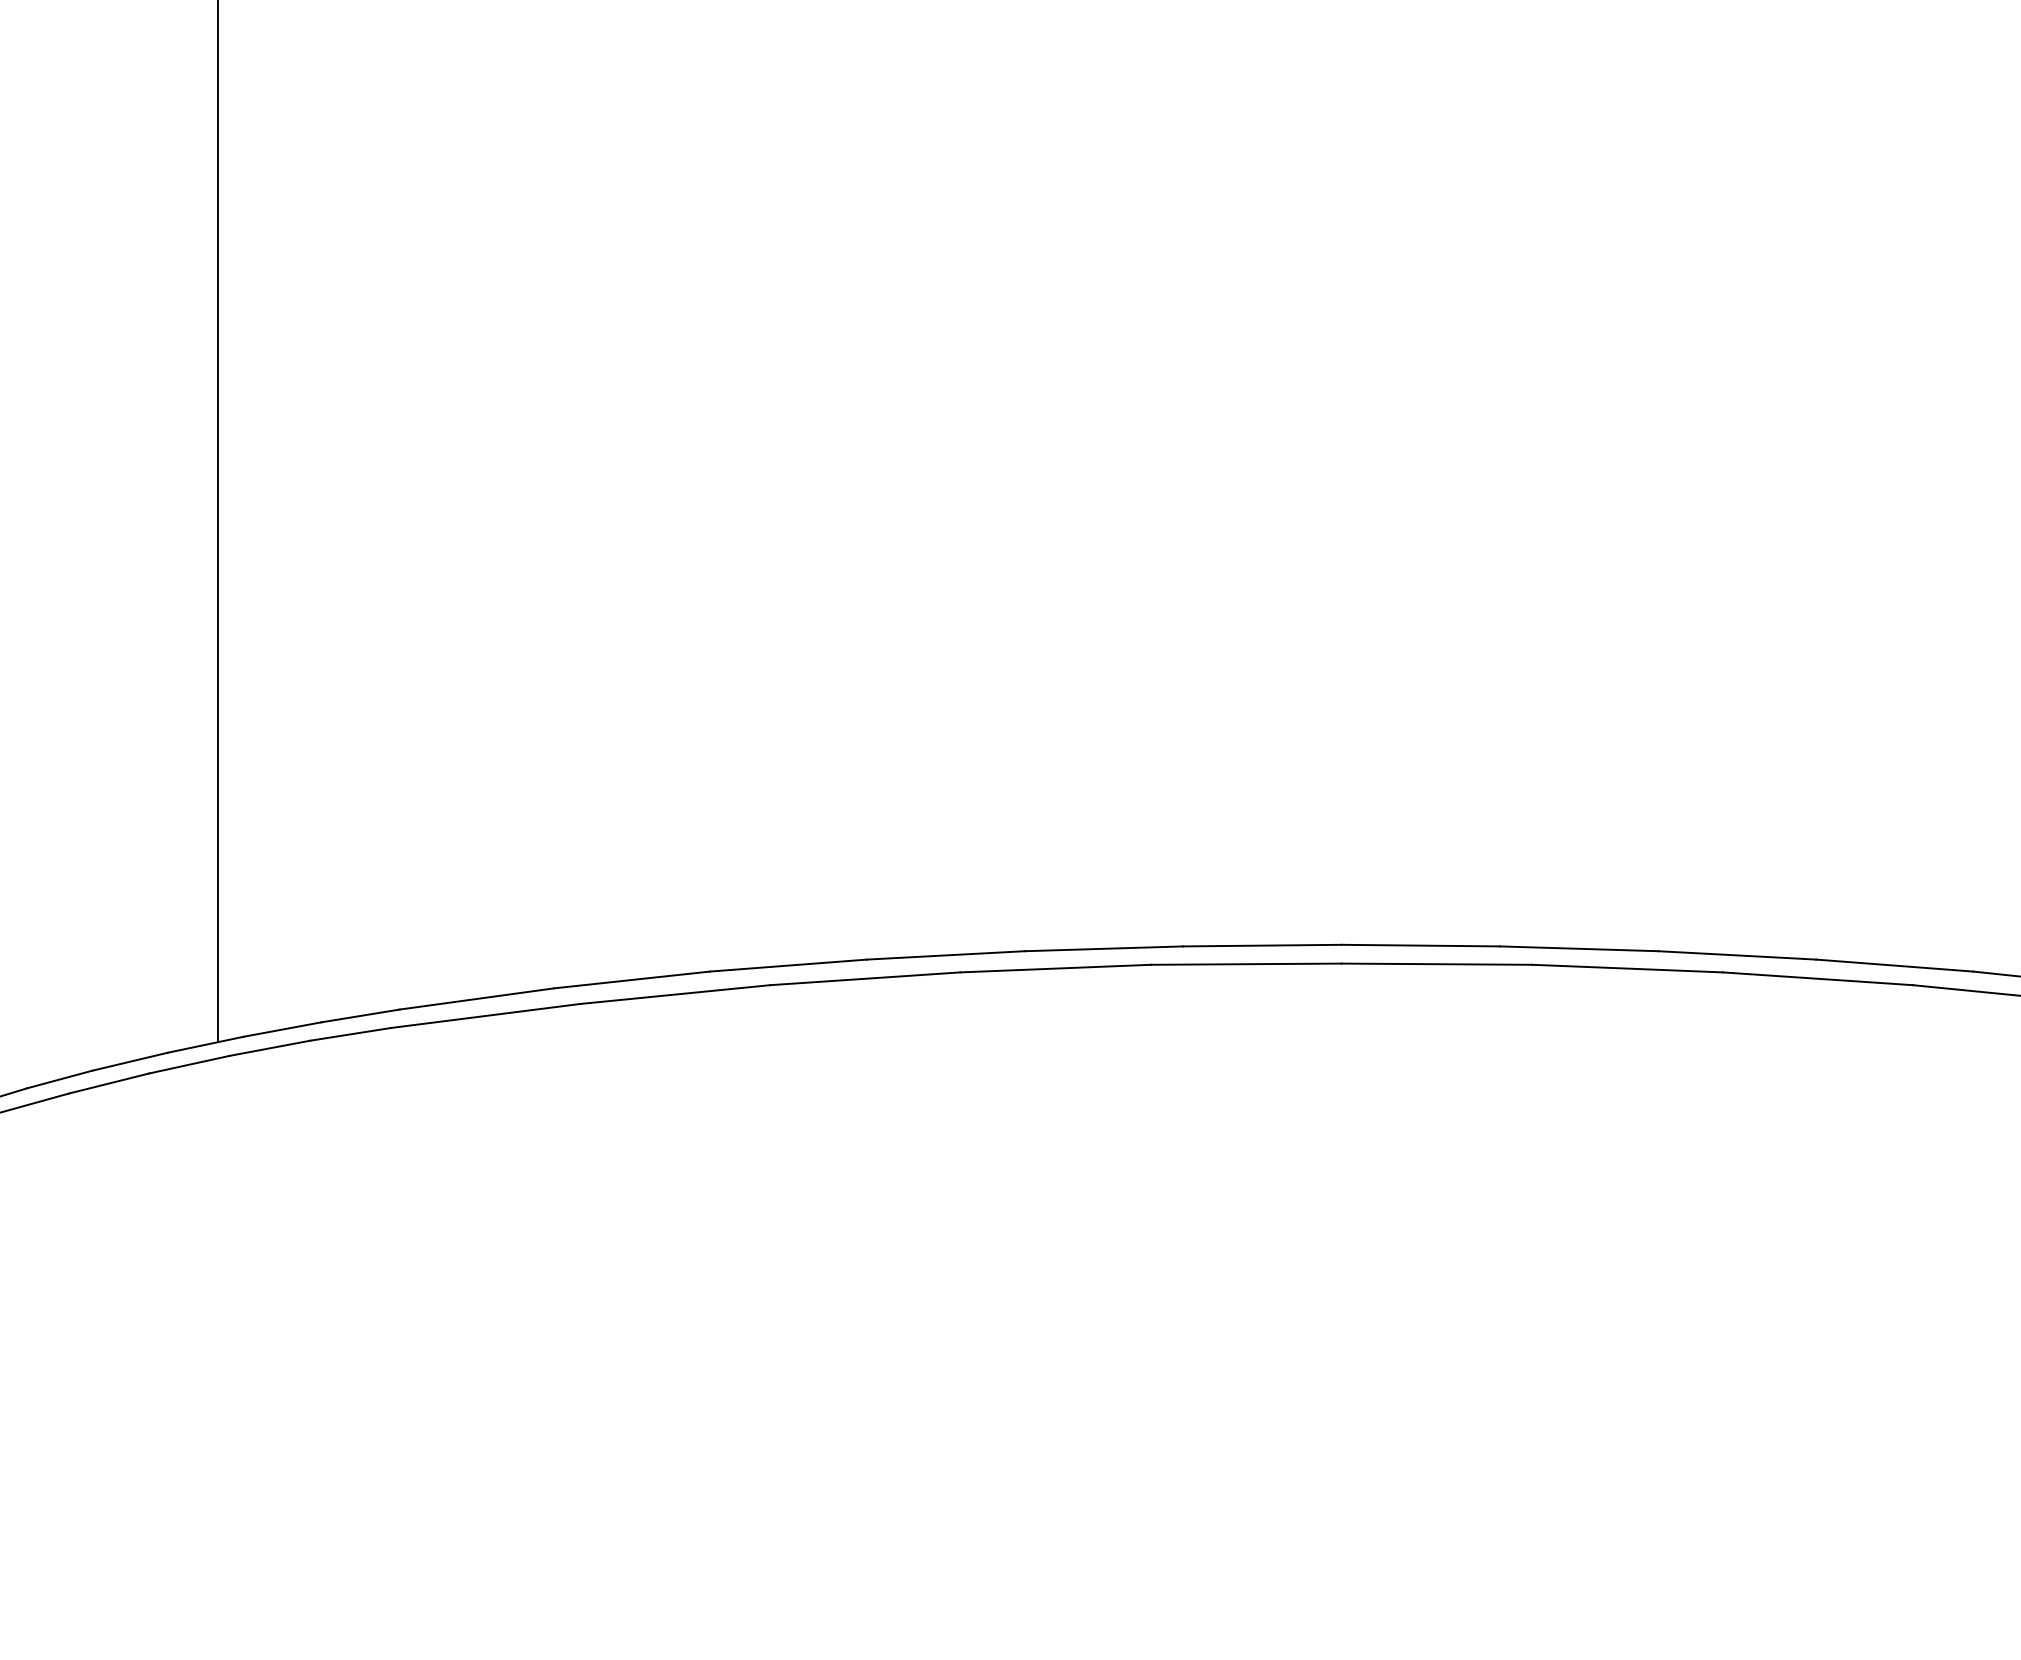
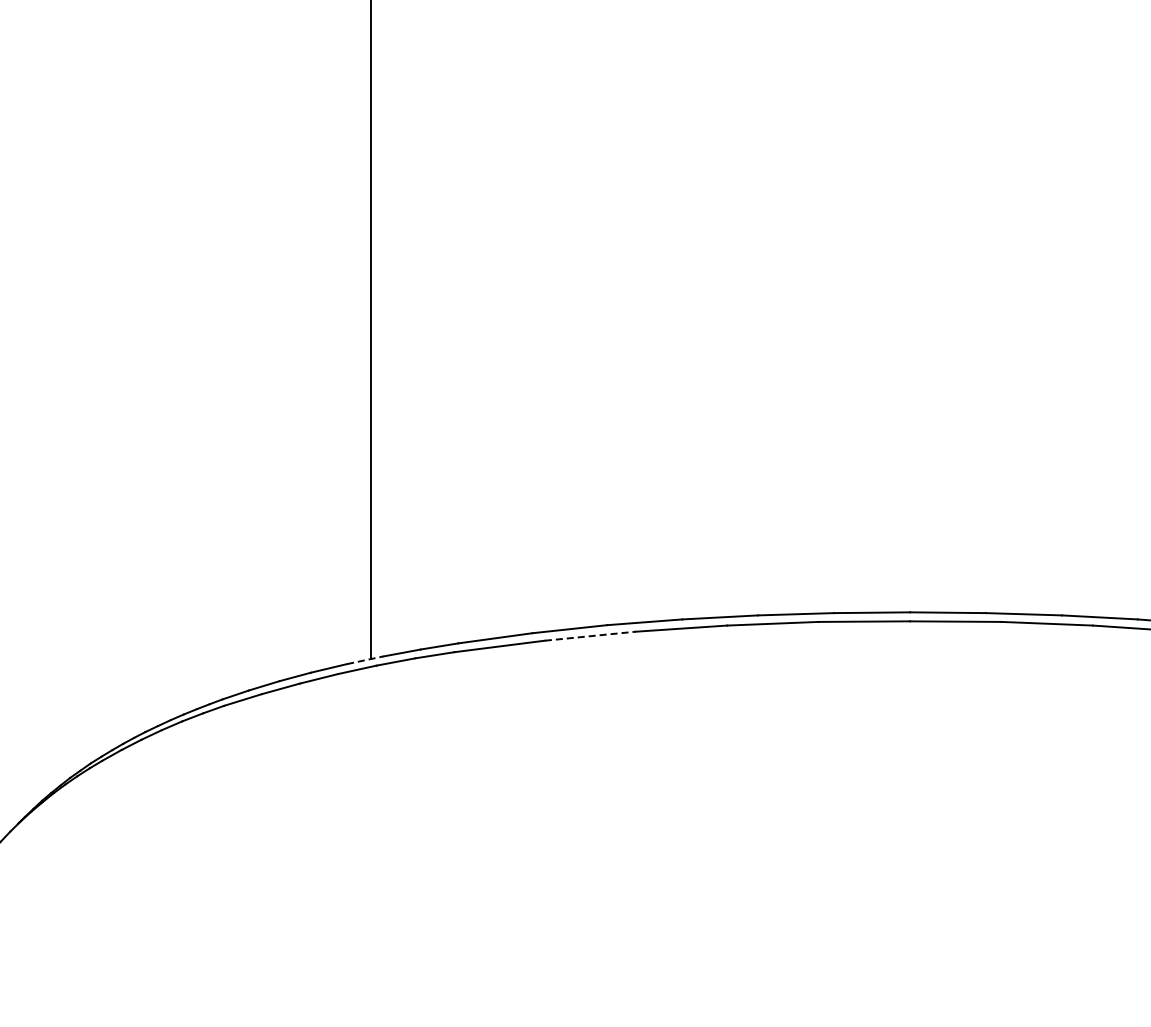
line: (675, 995) -> (590, 636), solid -> dashed
line: (206, 1045) -> (365, 660), solid -> dashed

